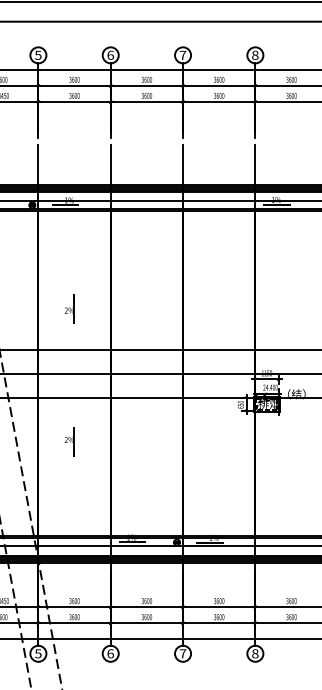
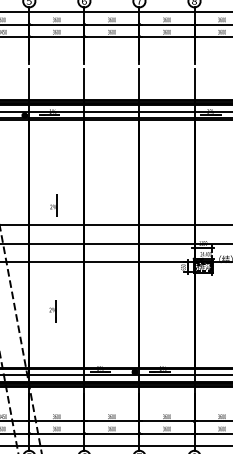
part: (69, 308) -> (53, 205), moved
part: (69, 441) -> (52, 311), moved

